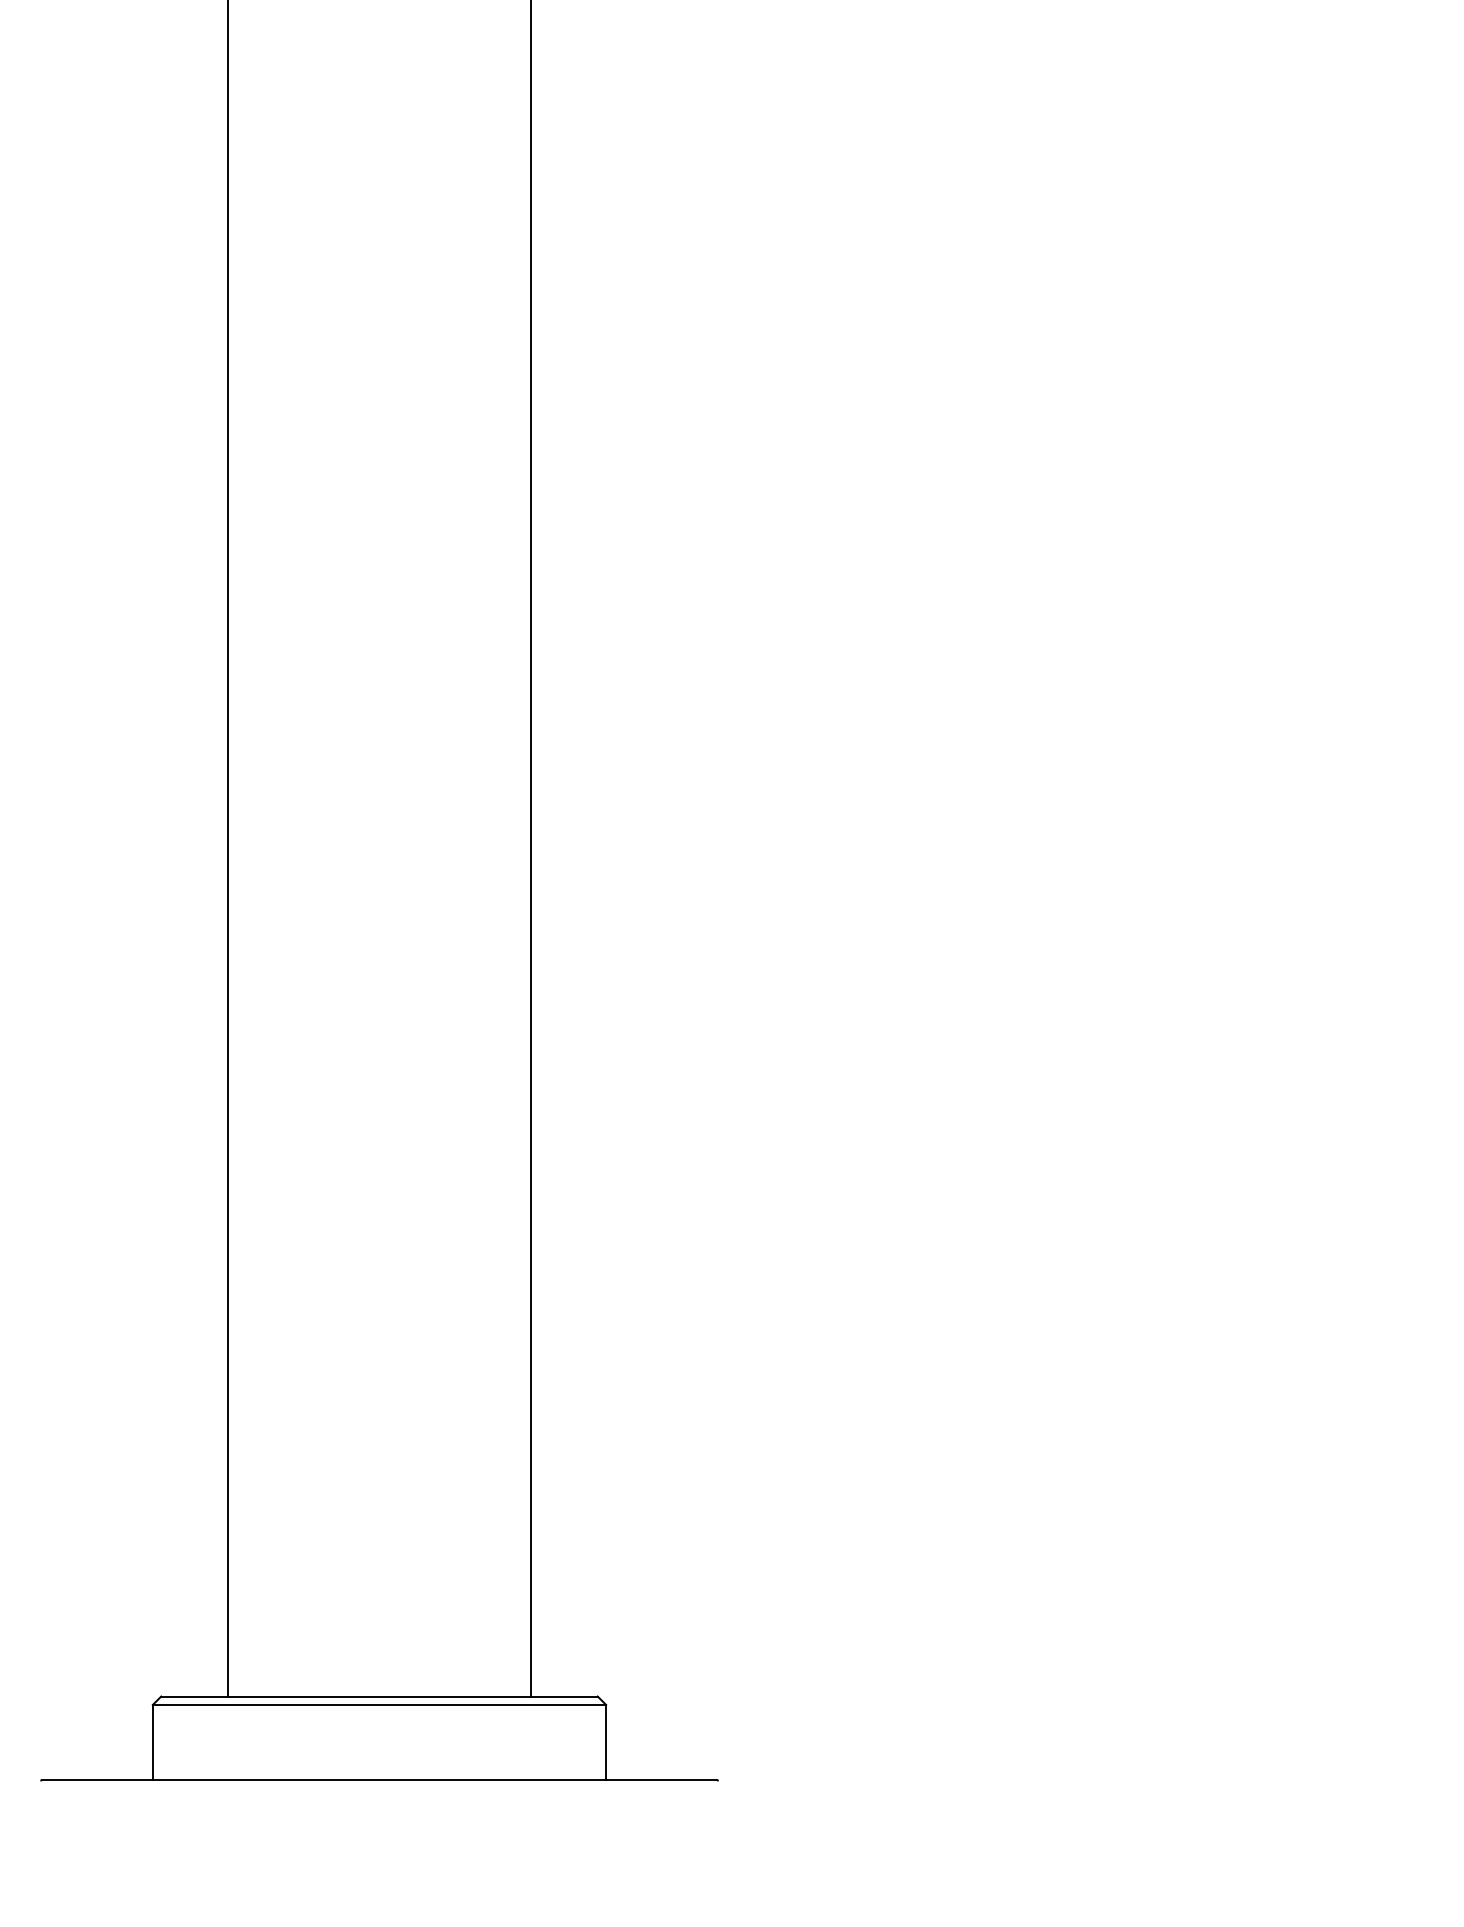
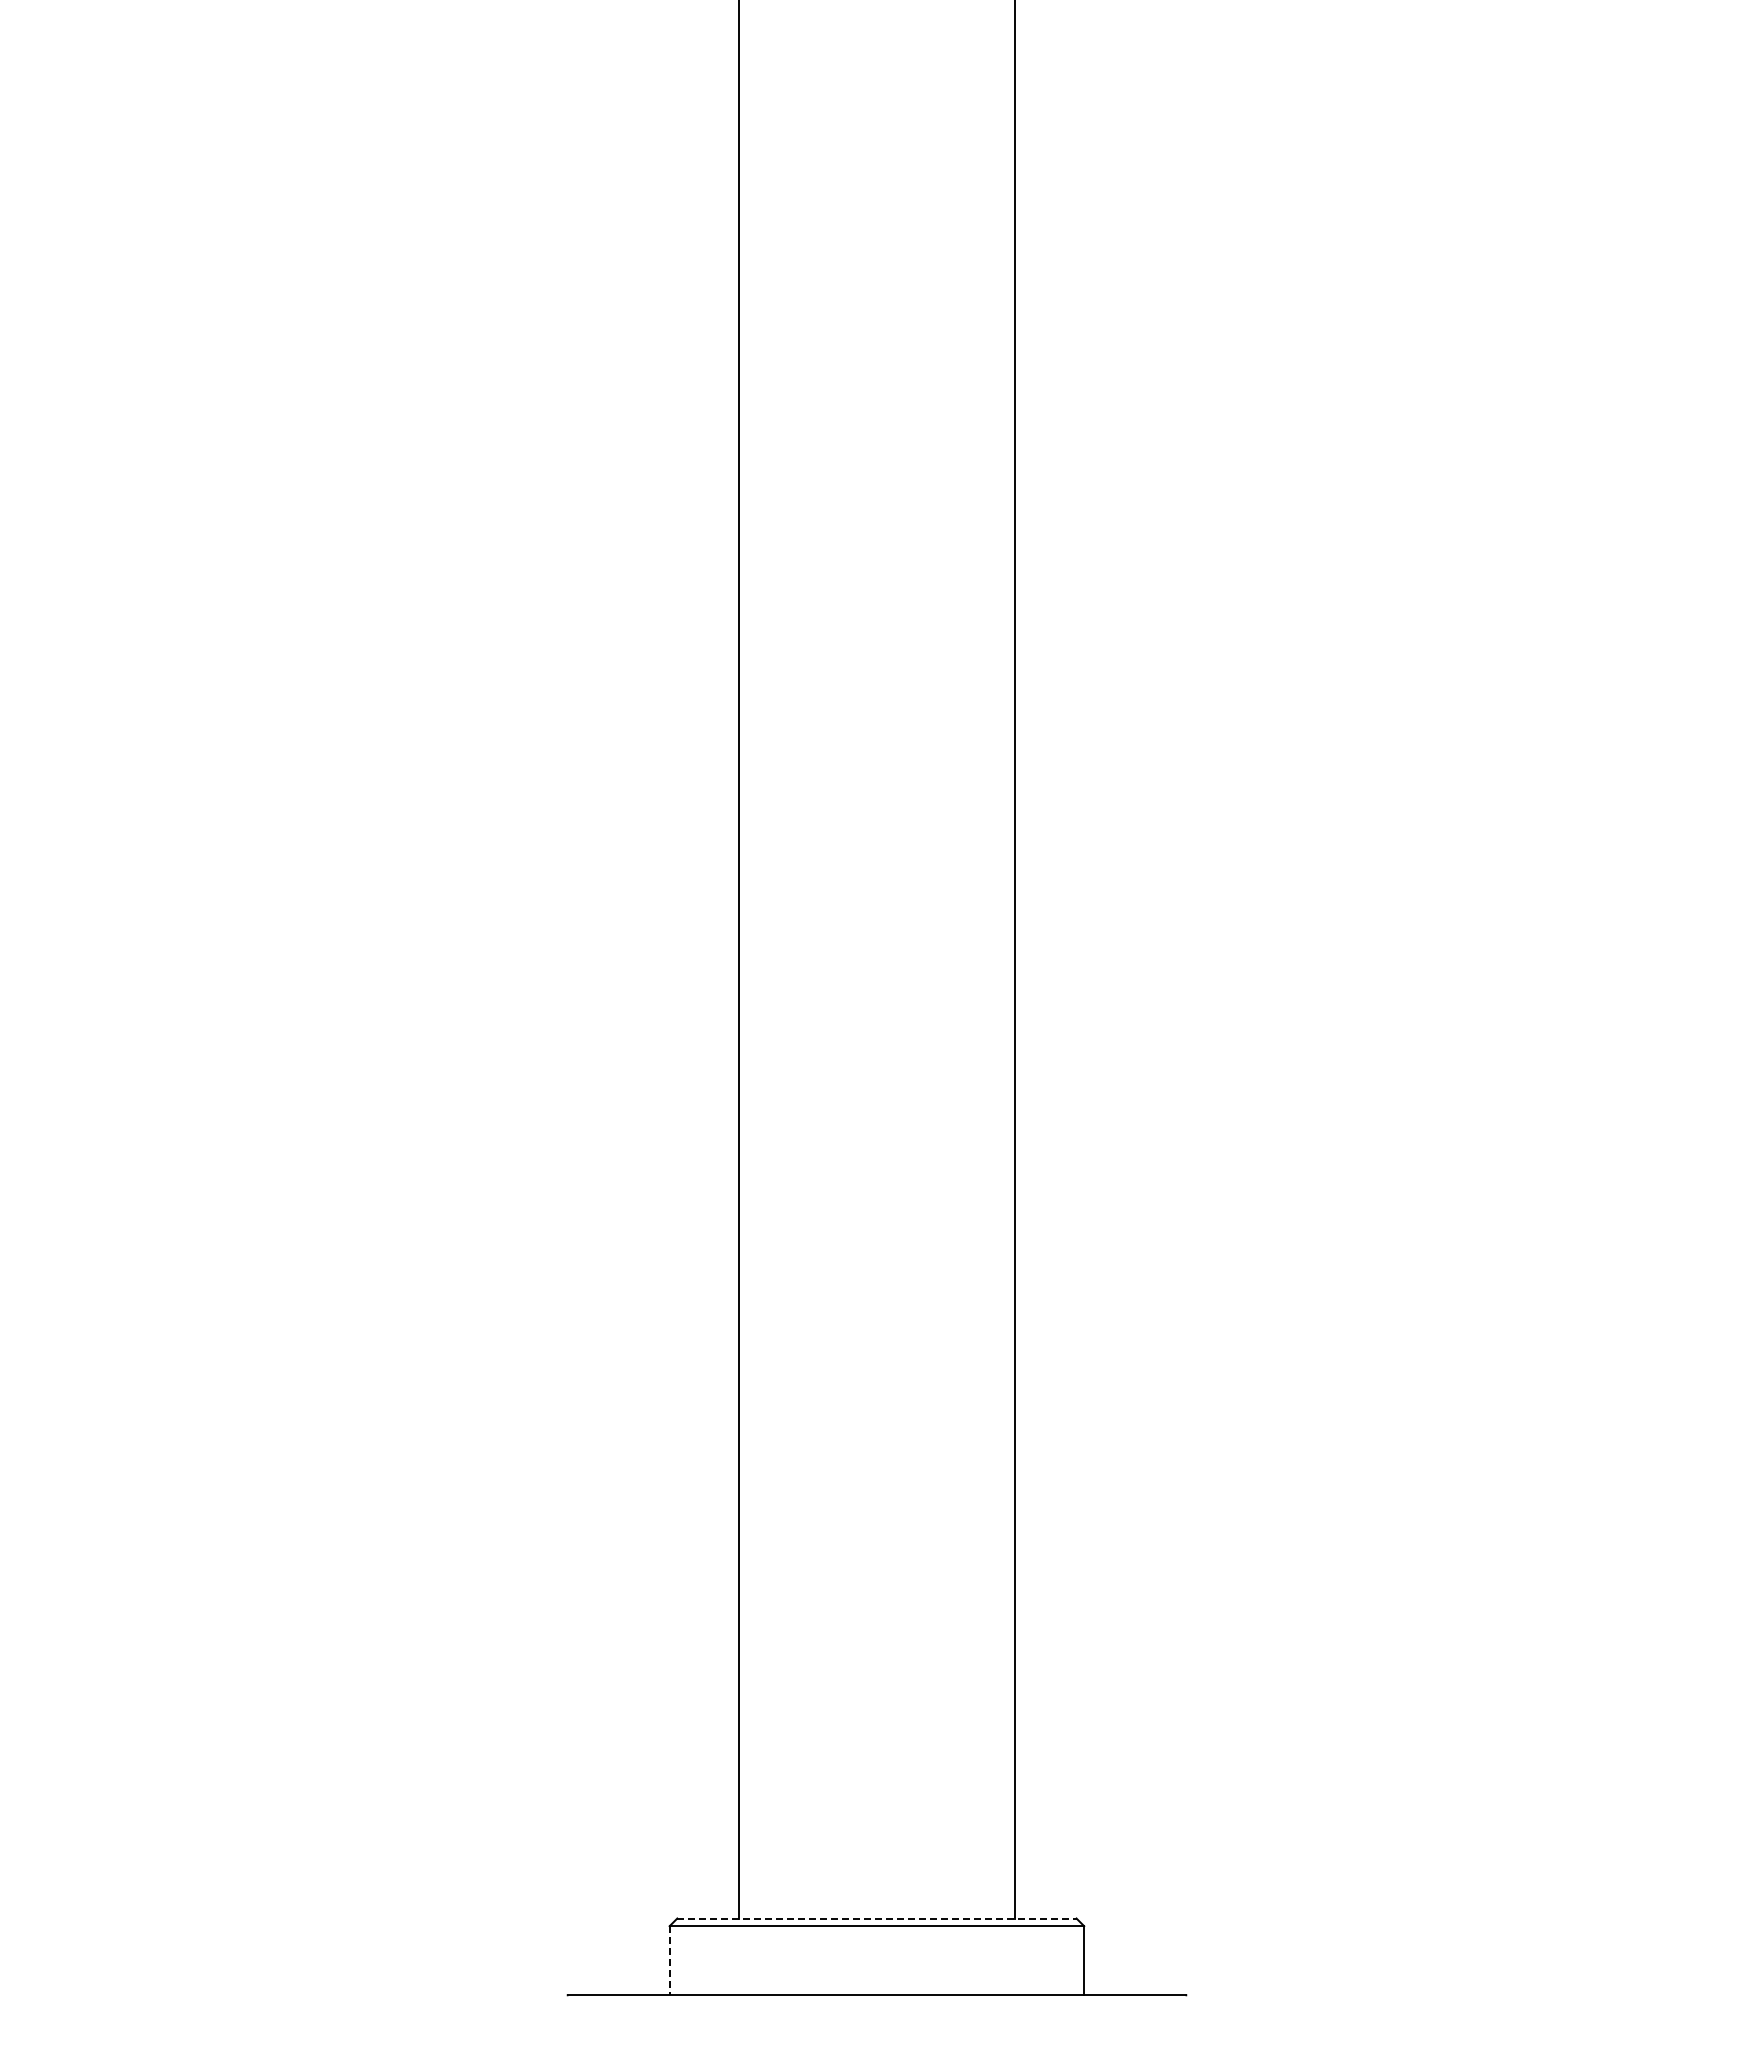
line: (379, 1696) -> (876, 1918), solid -> dashed
line: (152, 1742) -> (669, 1960), solid -> dashed

